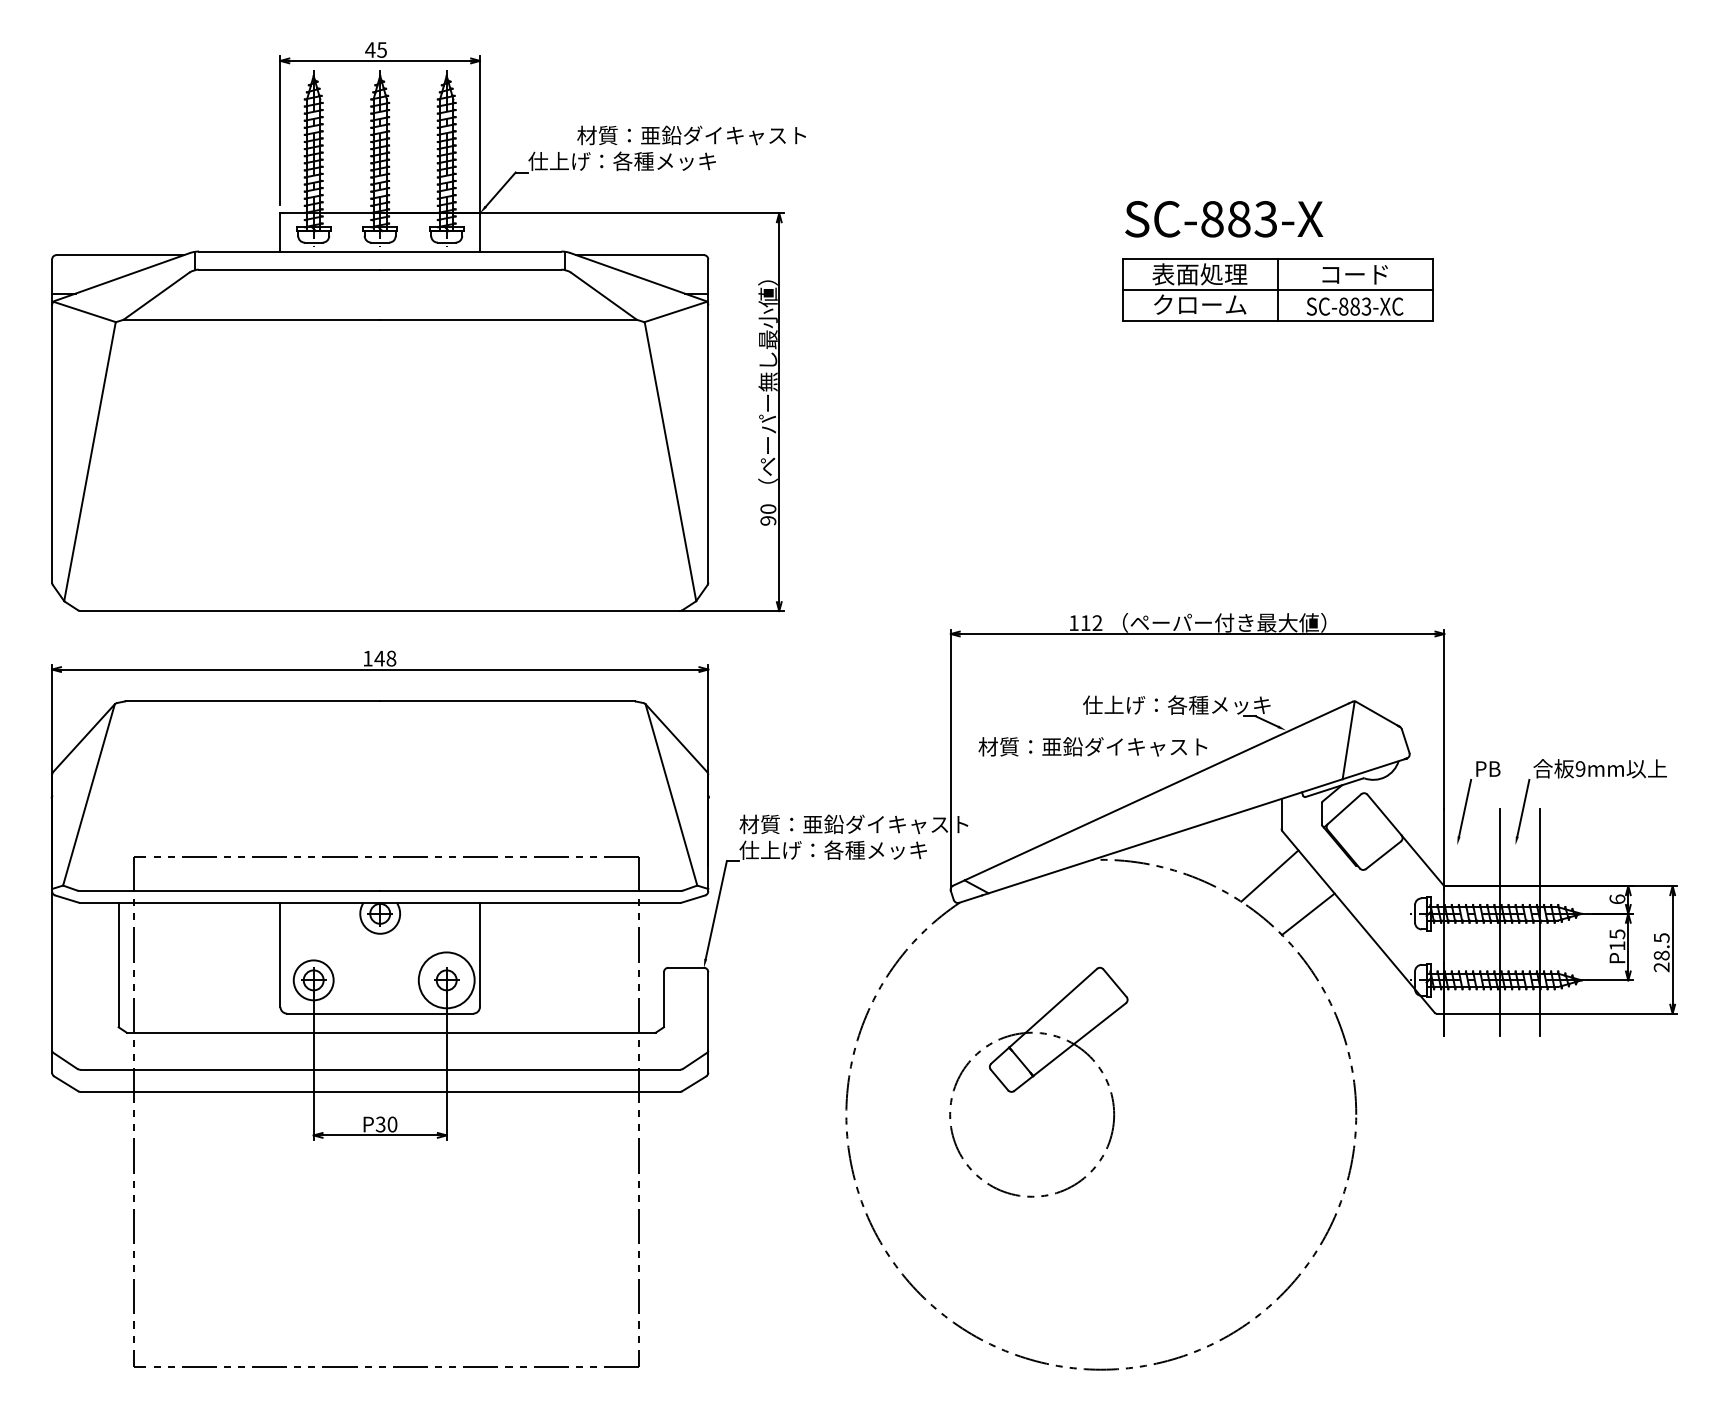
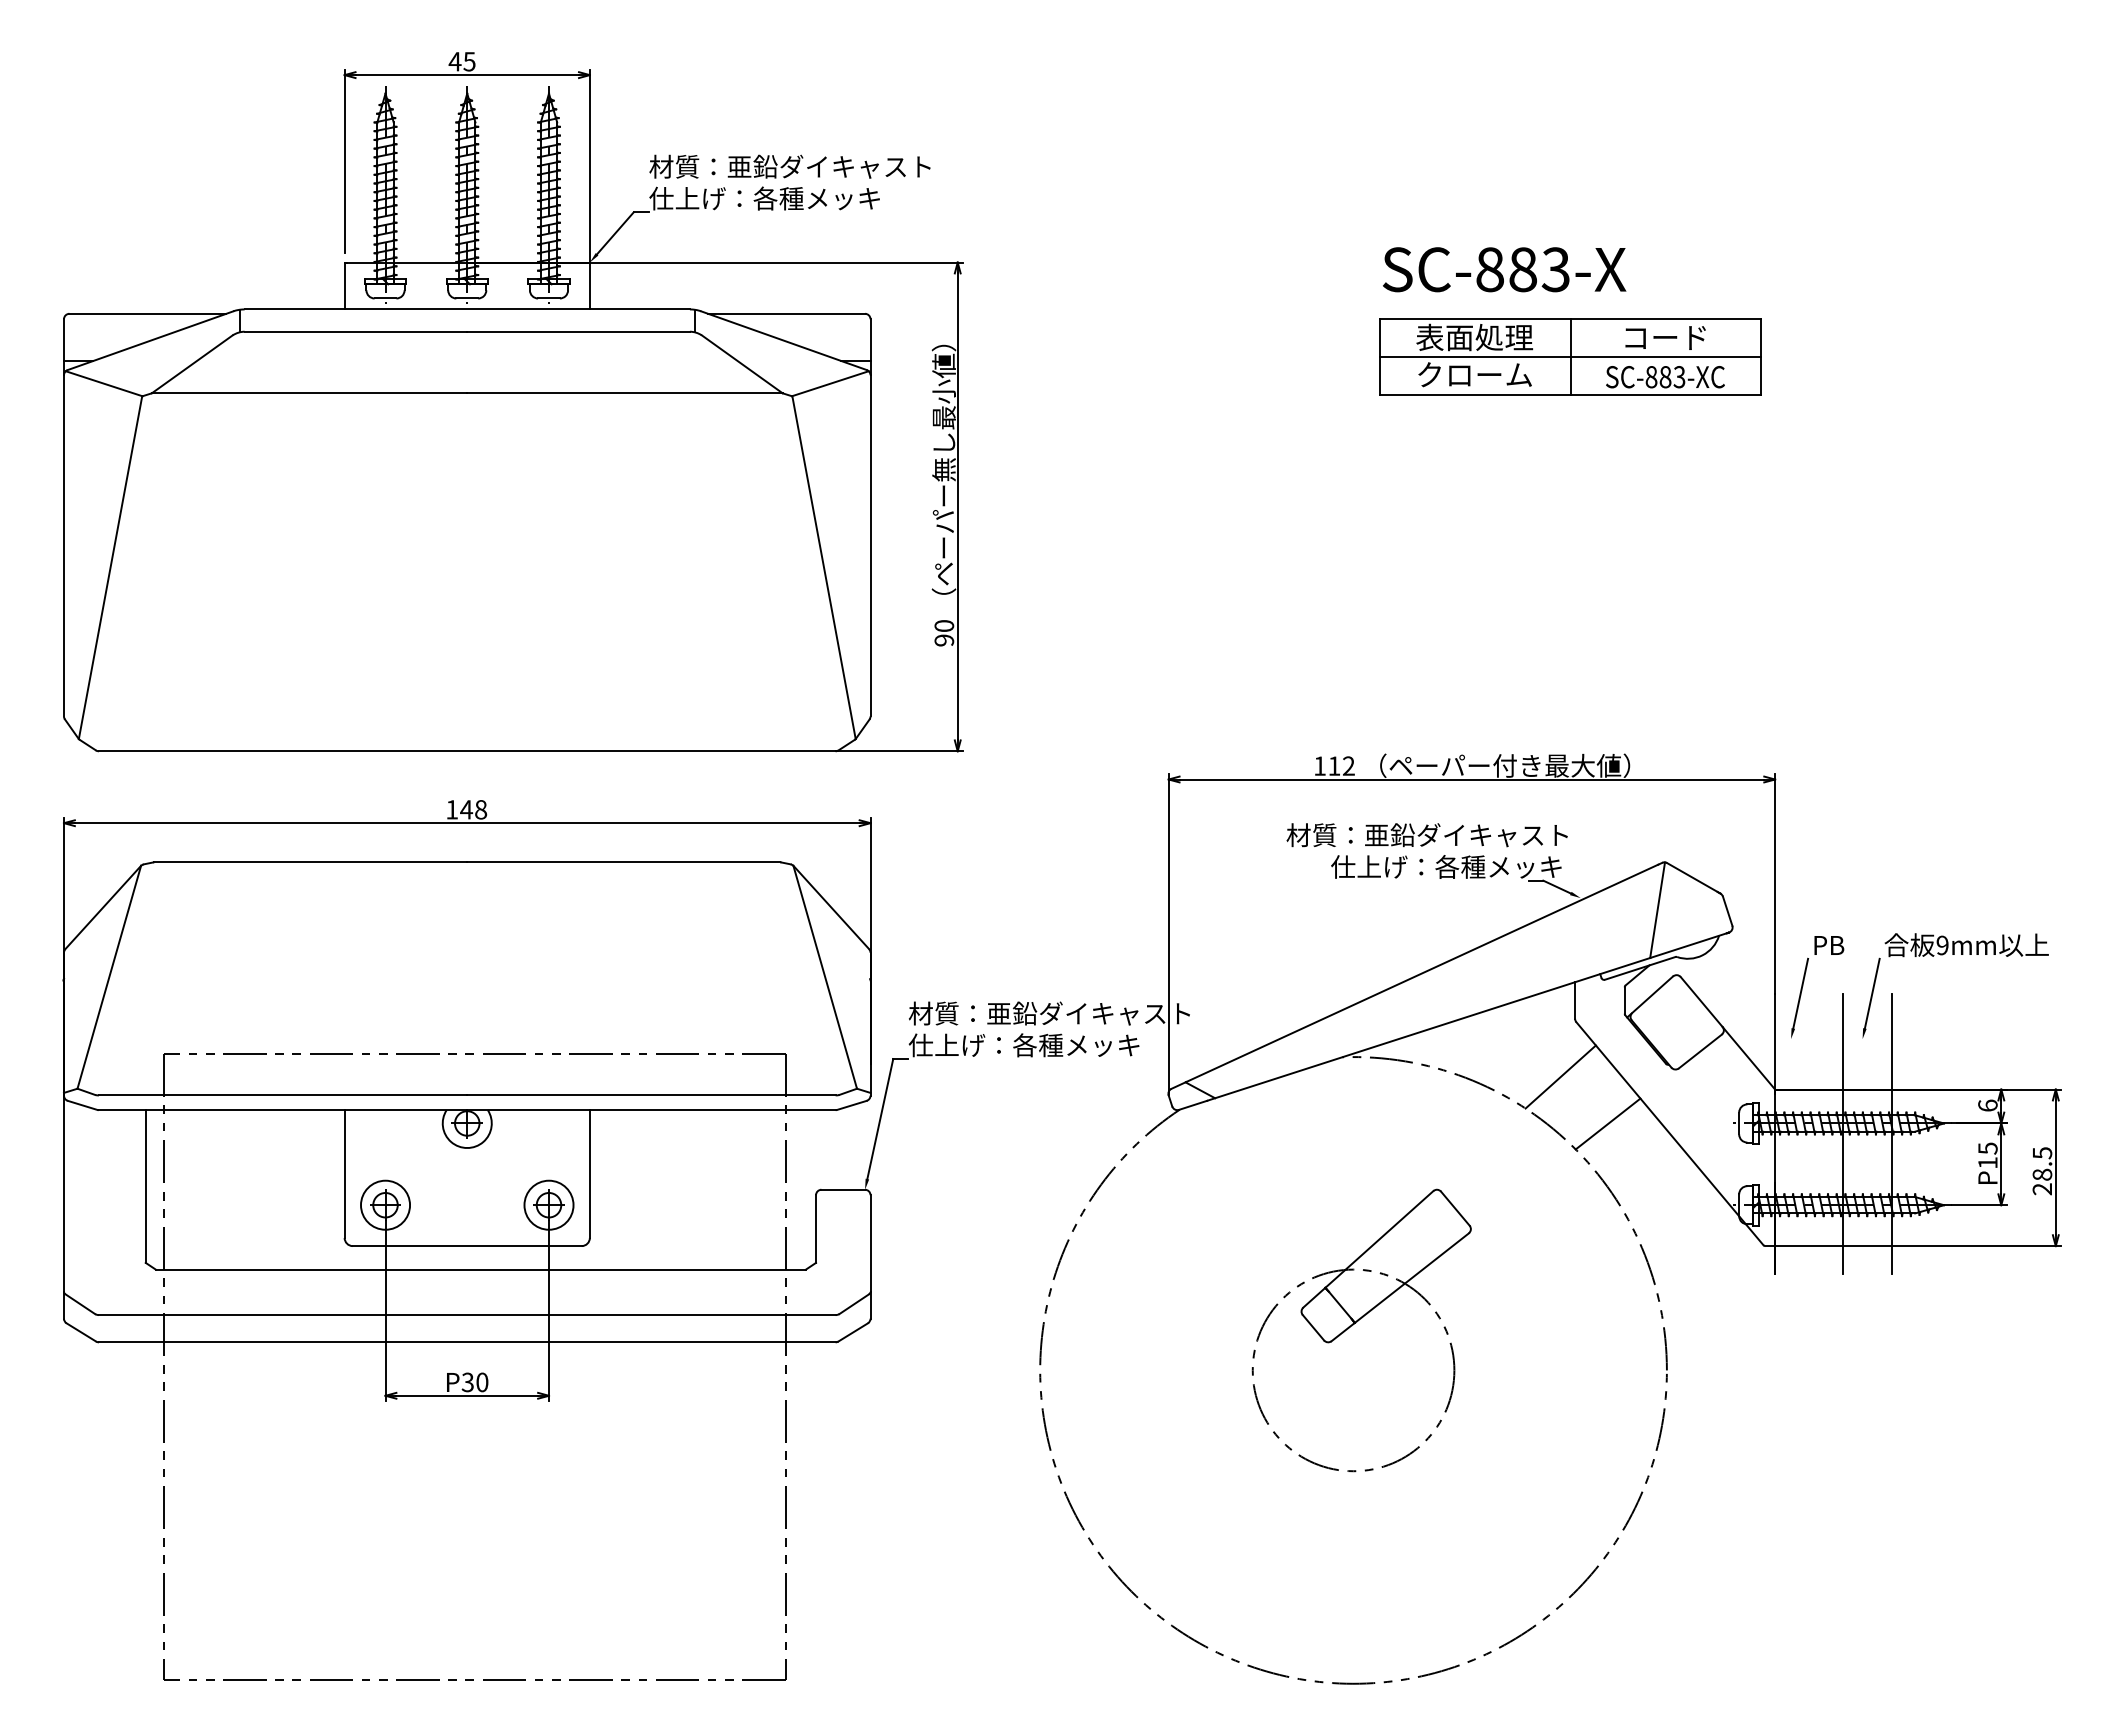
text: (691, 135) -> (789, 166), moved
text: (1092, 747) -> (1426, 835), moved
circle: (446, 979) -> (548, 1204), size x0.71
part: (1035, 1075) -> (1357, 1322), moved

